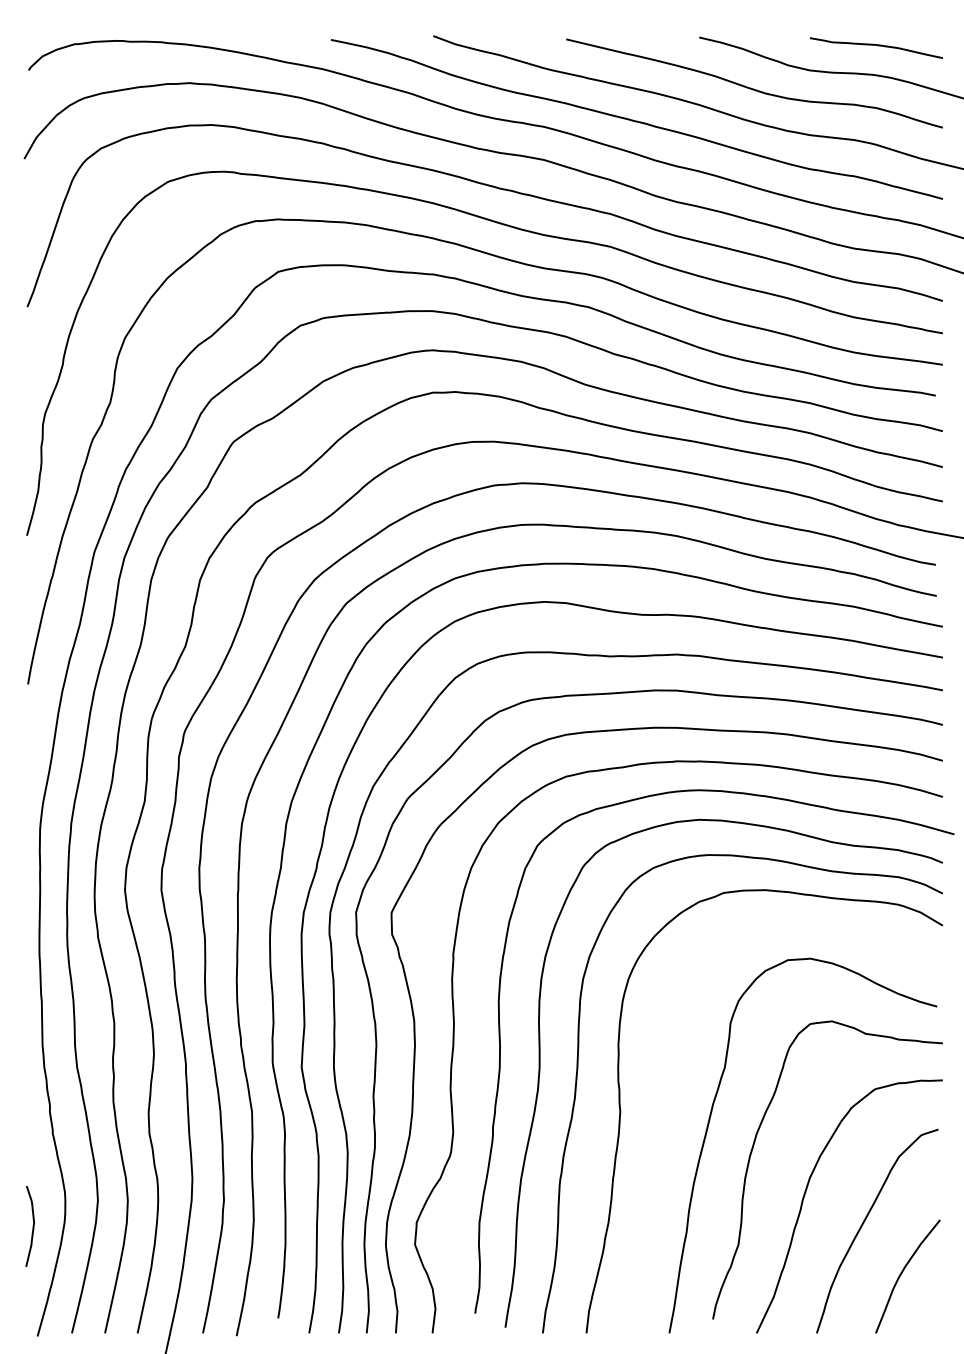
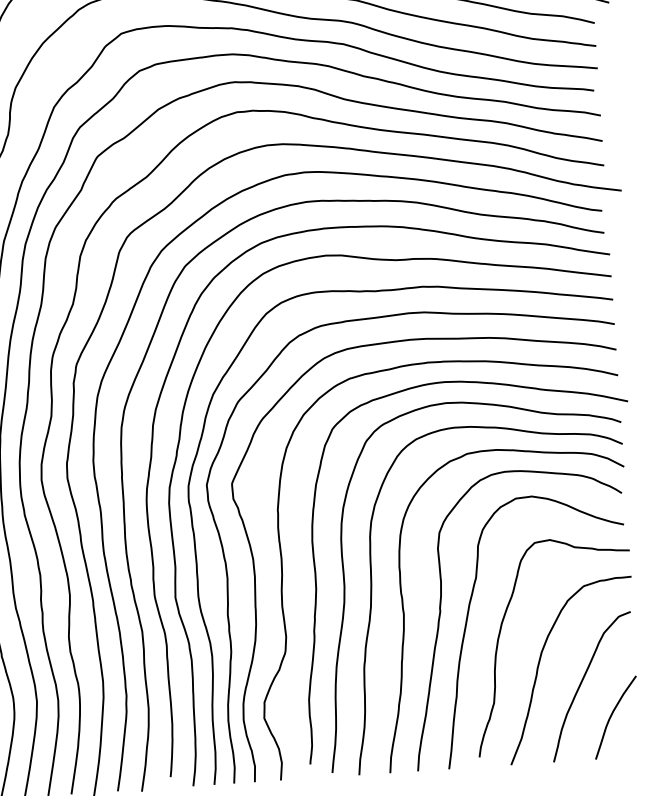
curve: (672, 1113) -> (441, 612), added

